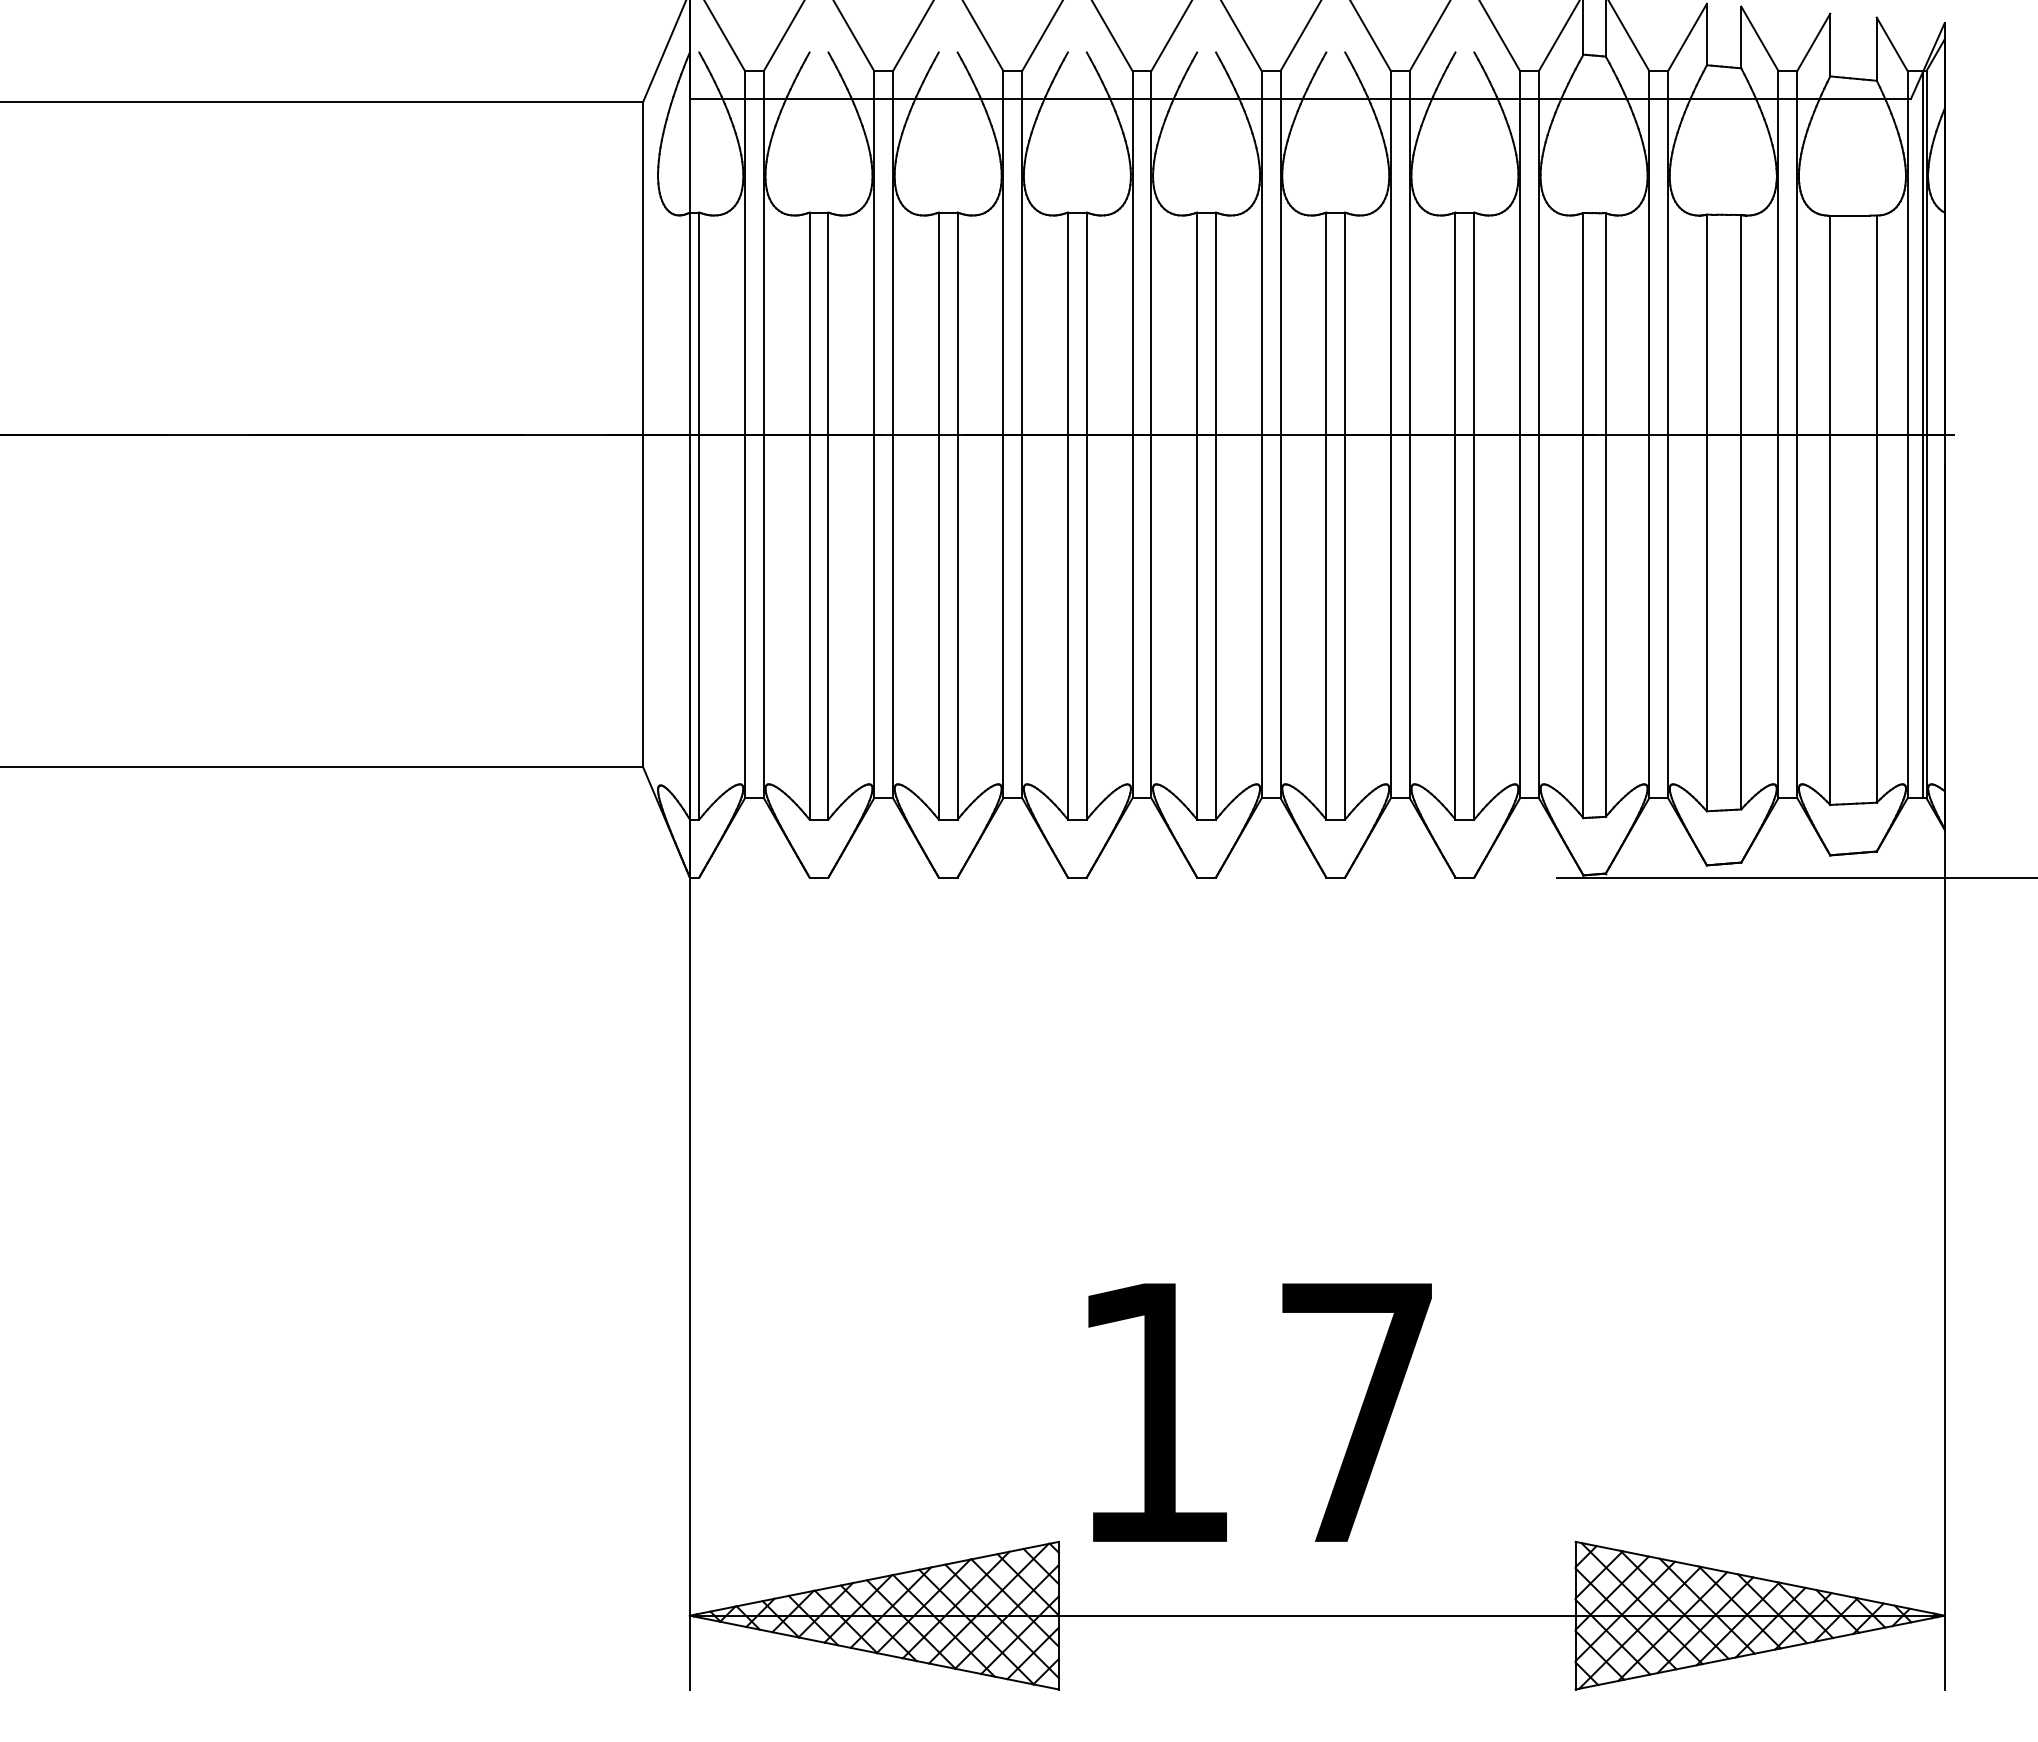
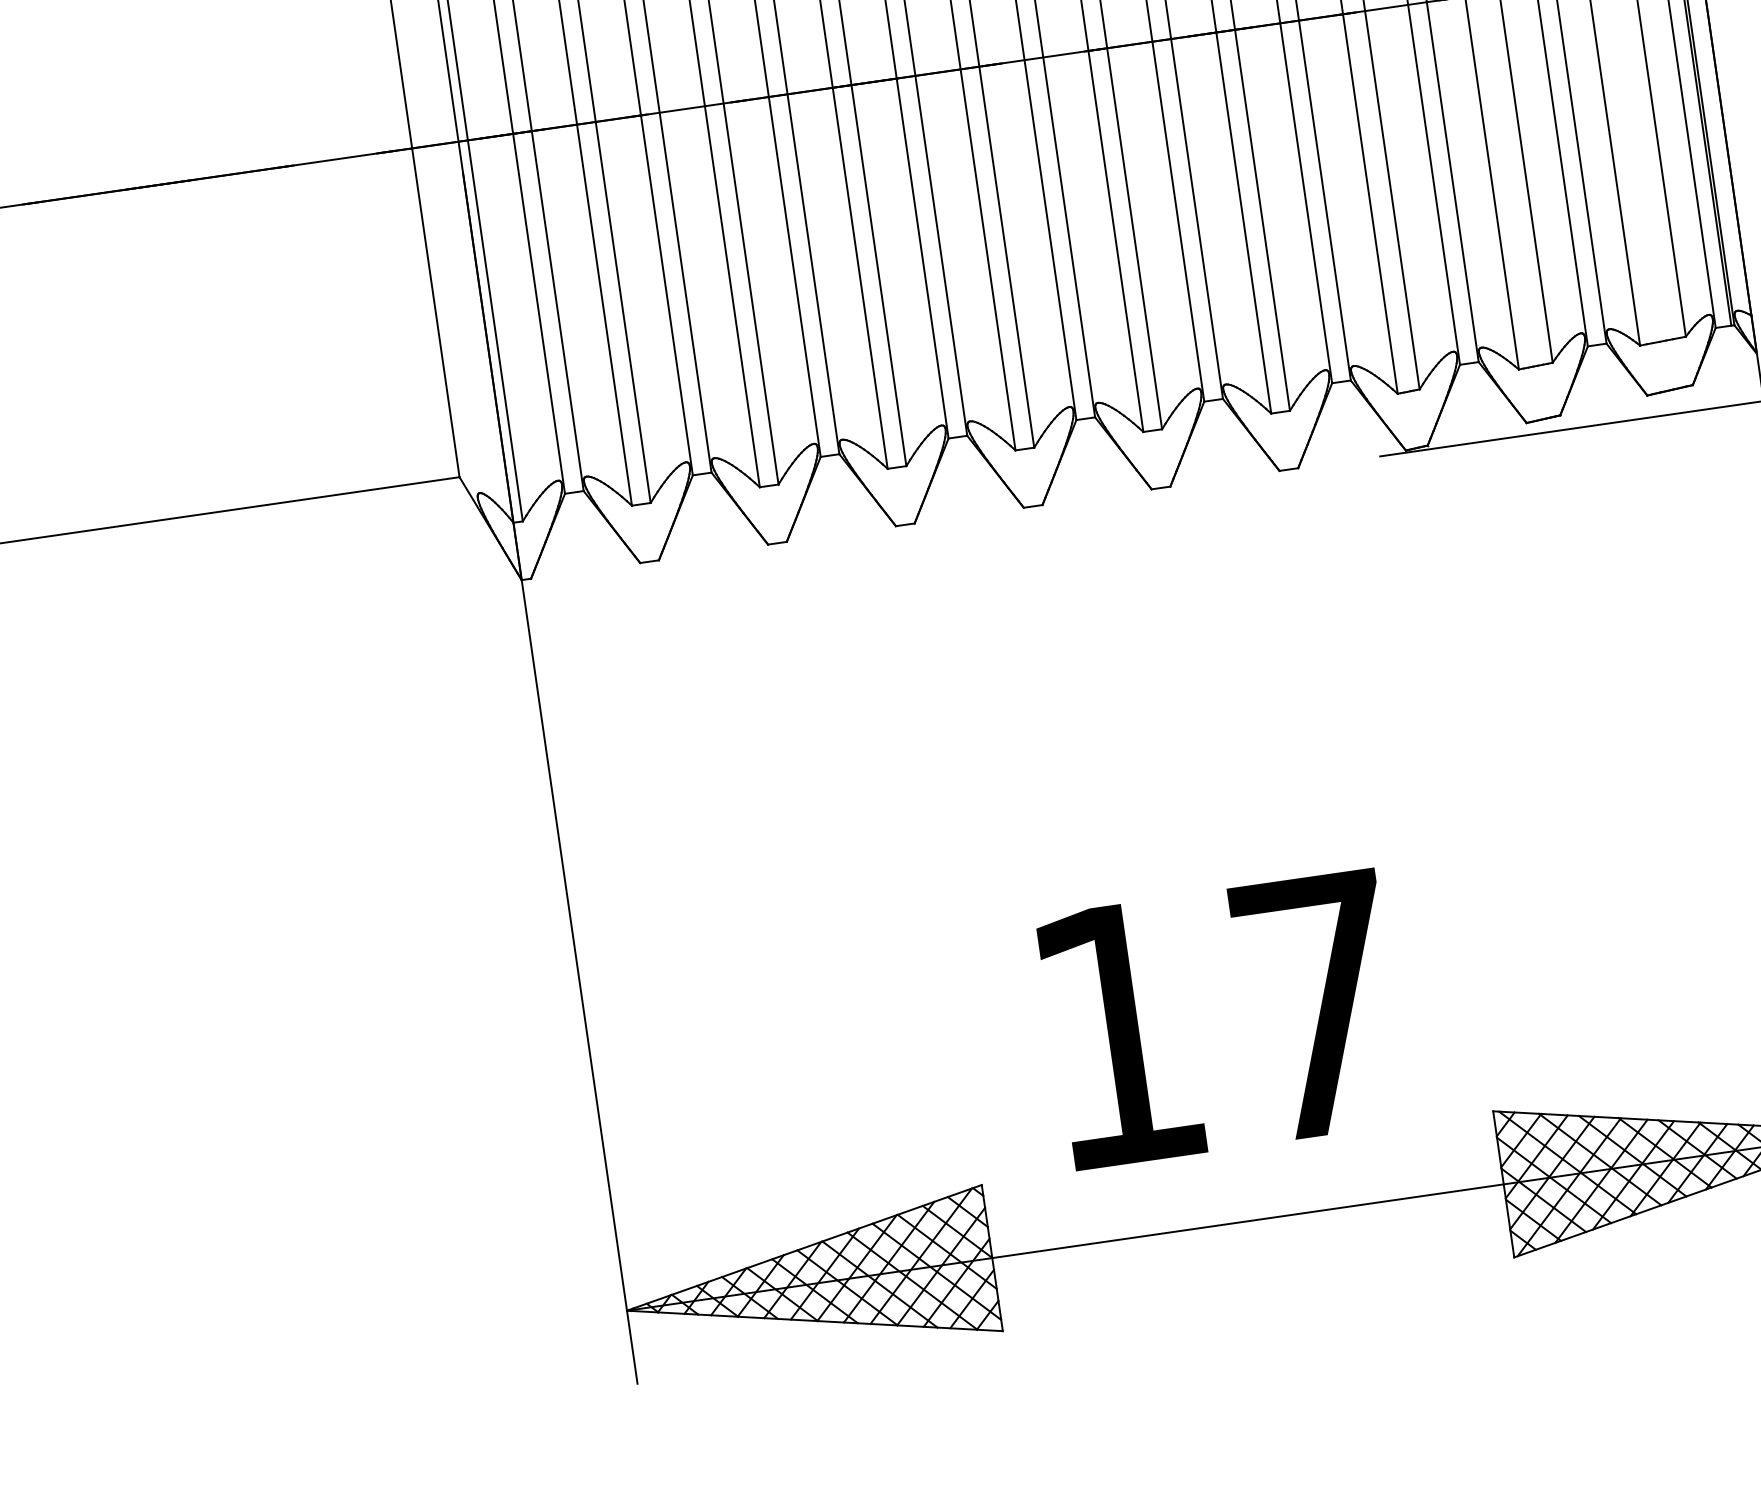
text: (1259, 1412) -> (1222, 1019), moved

